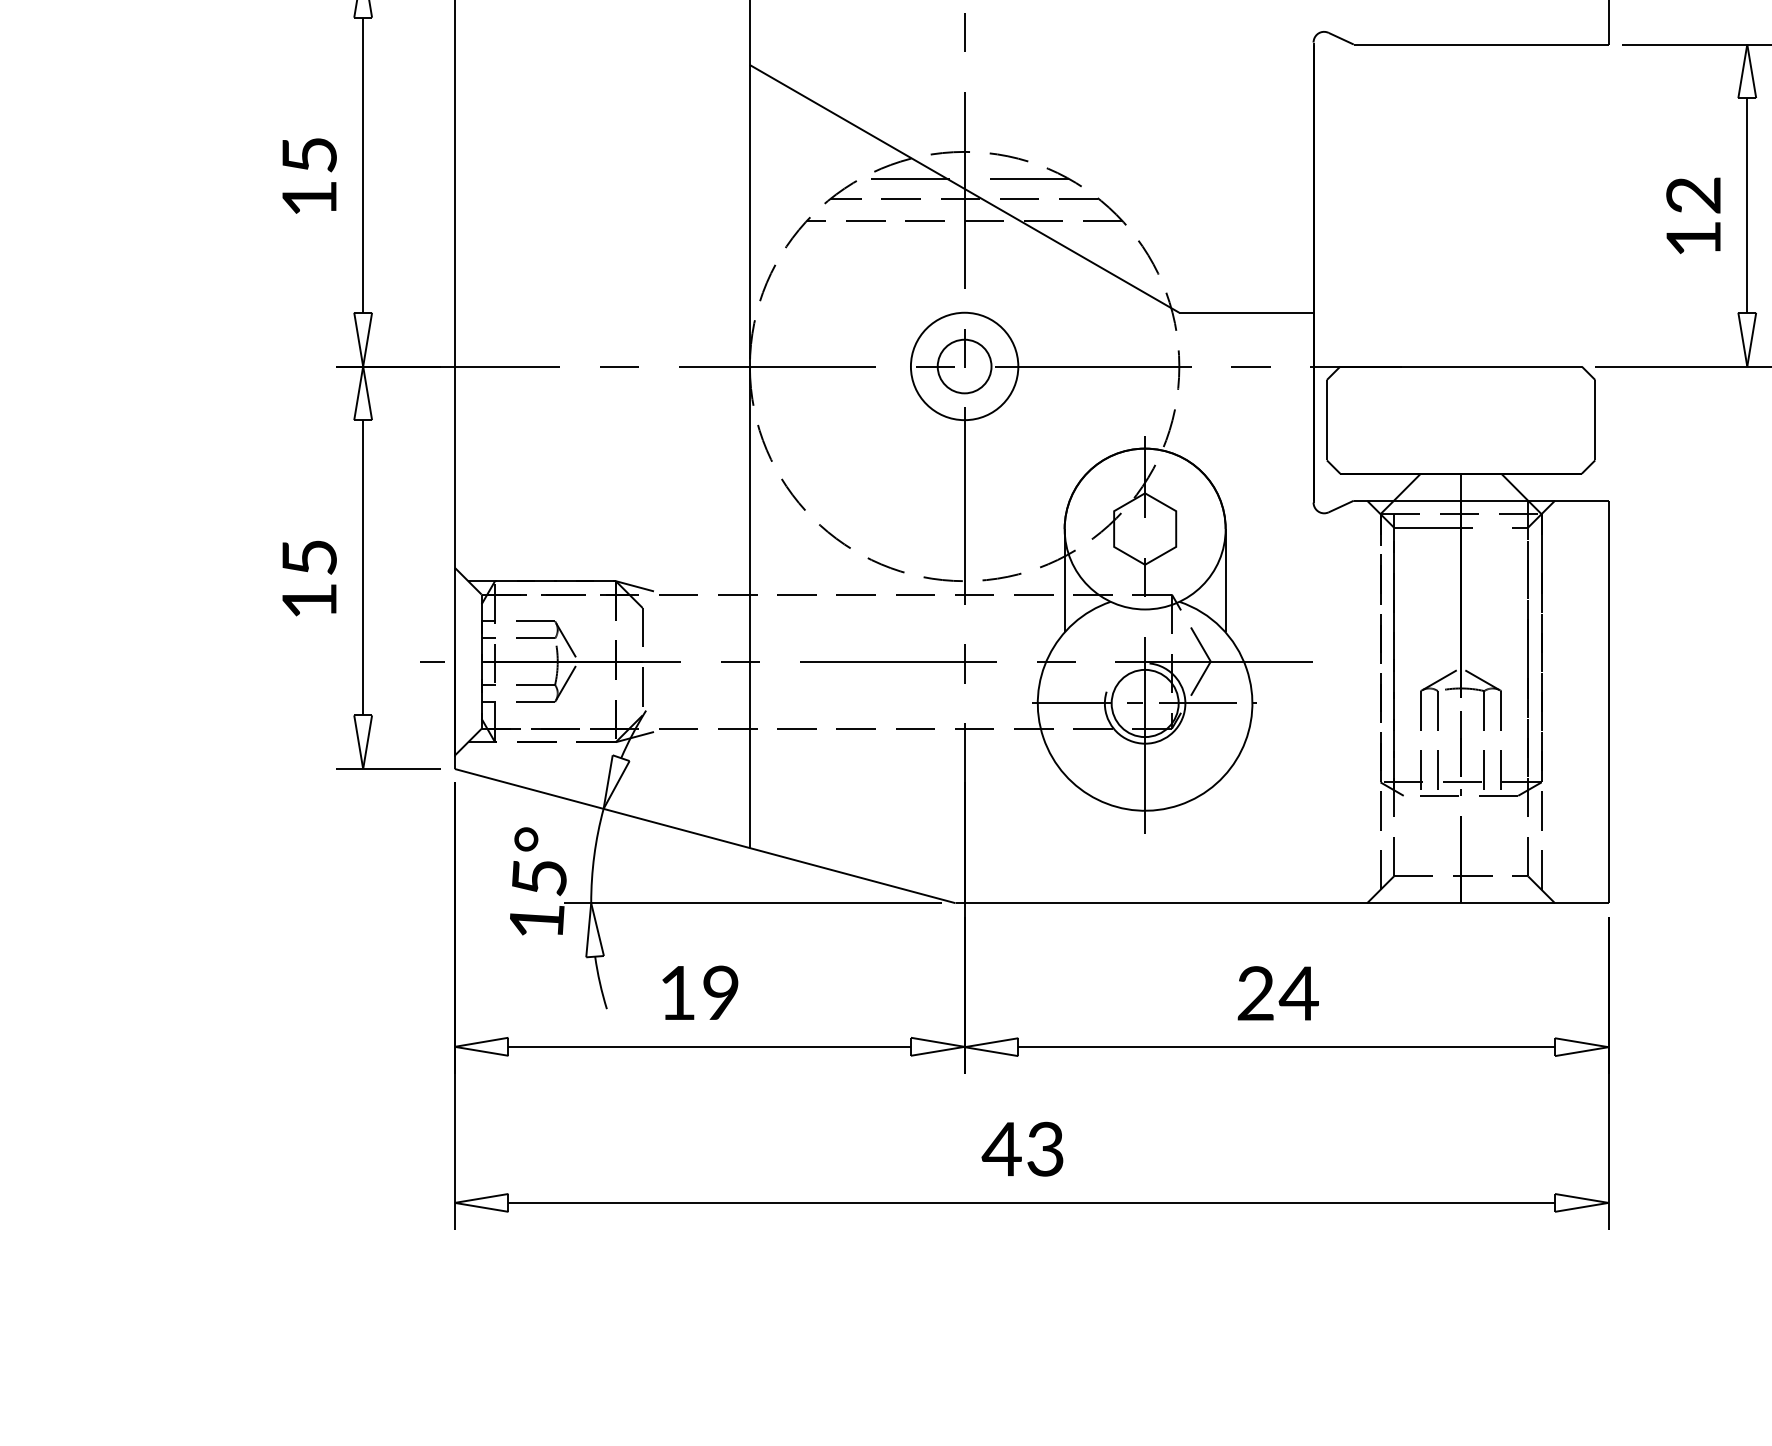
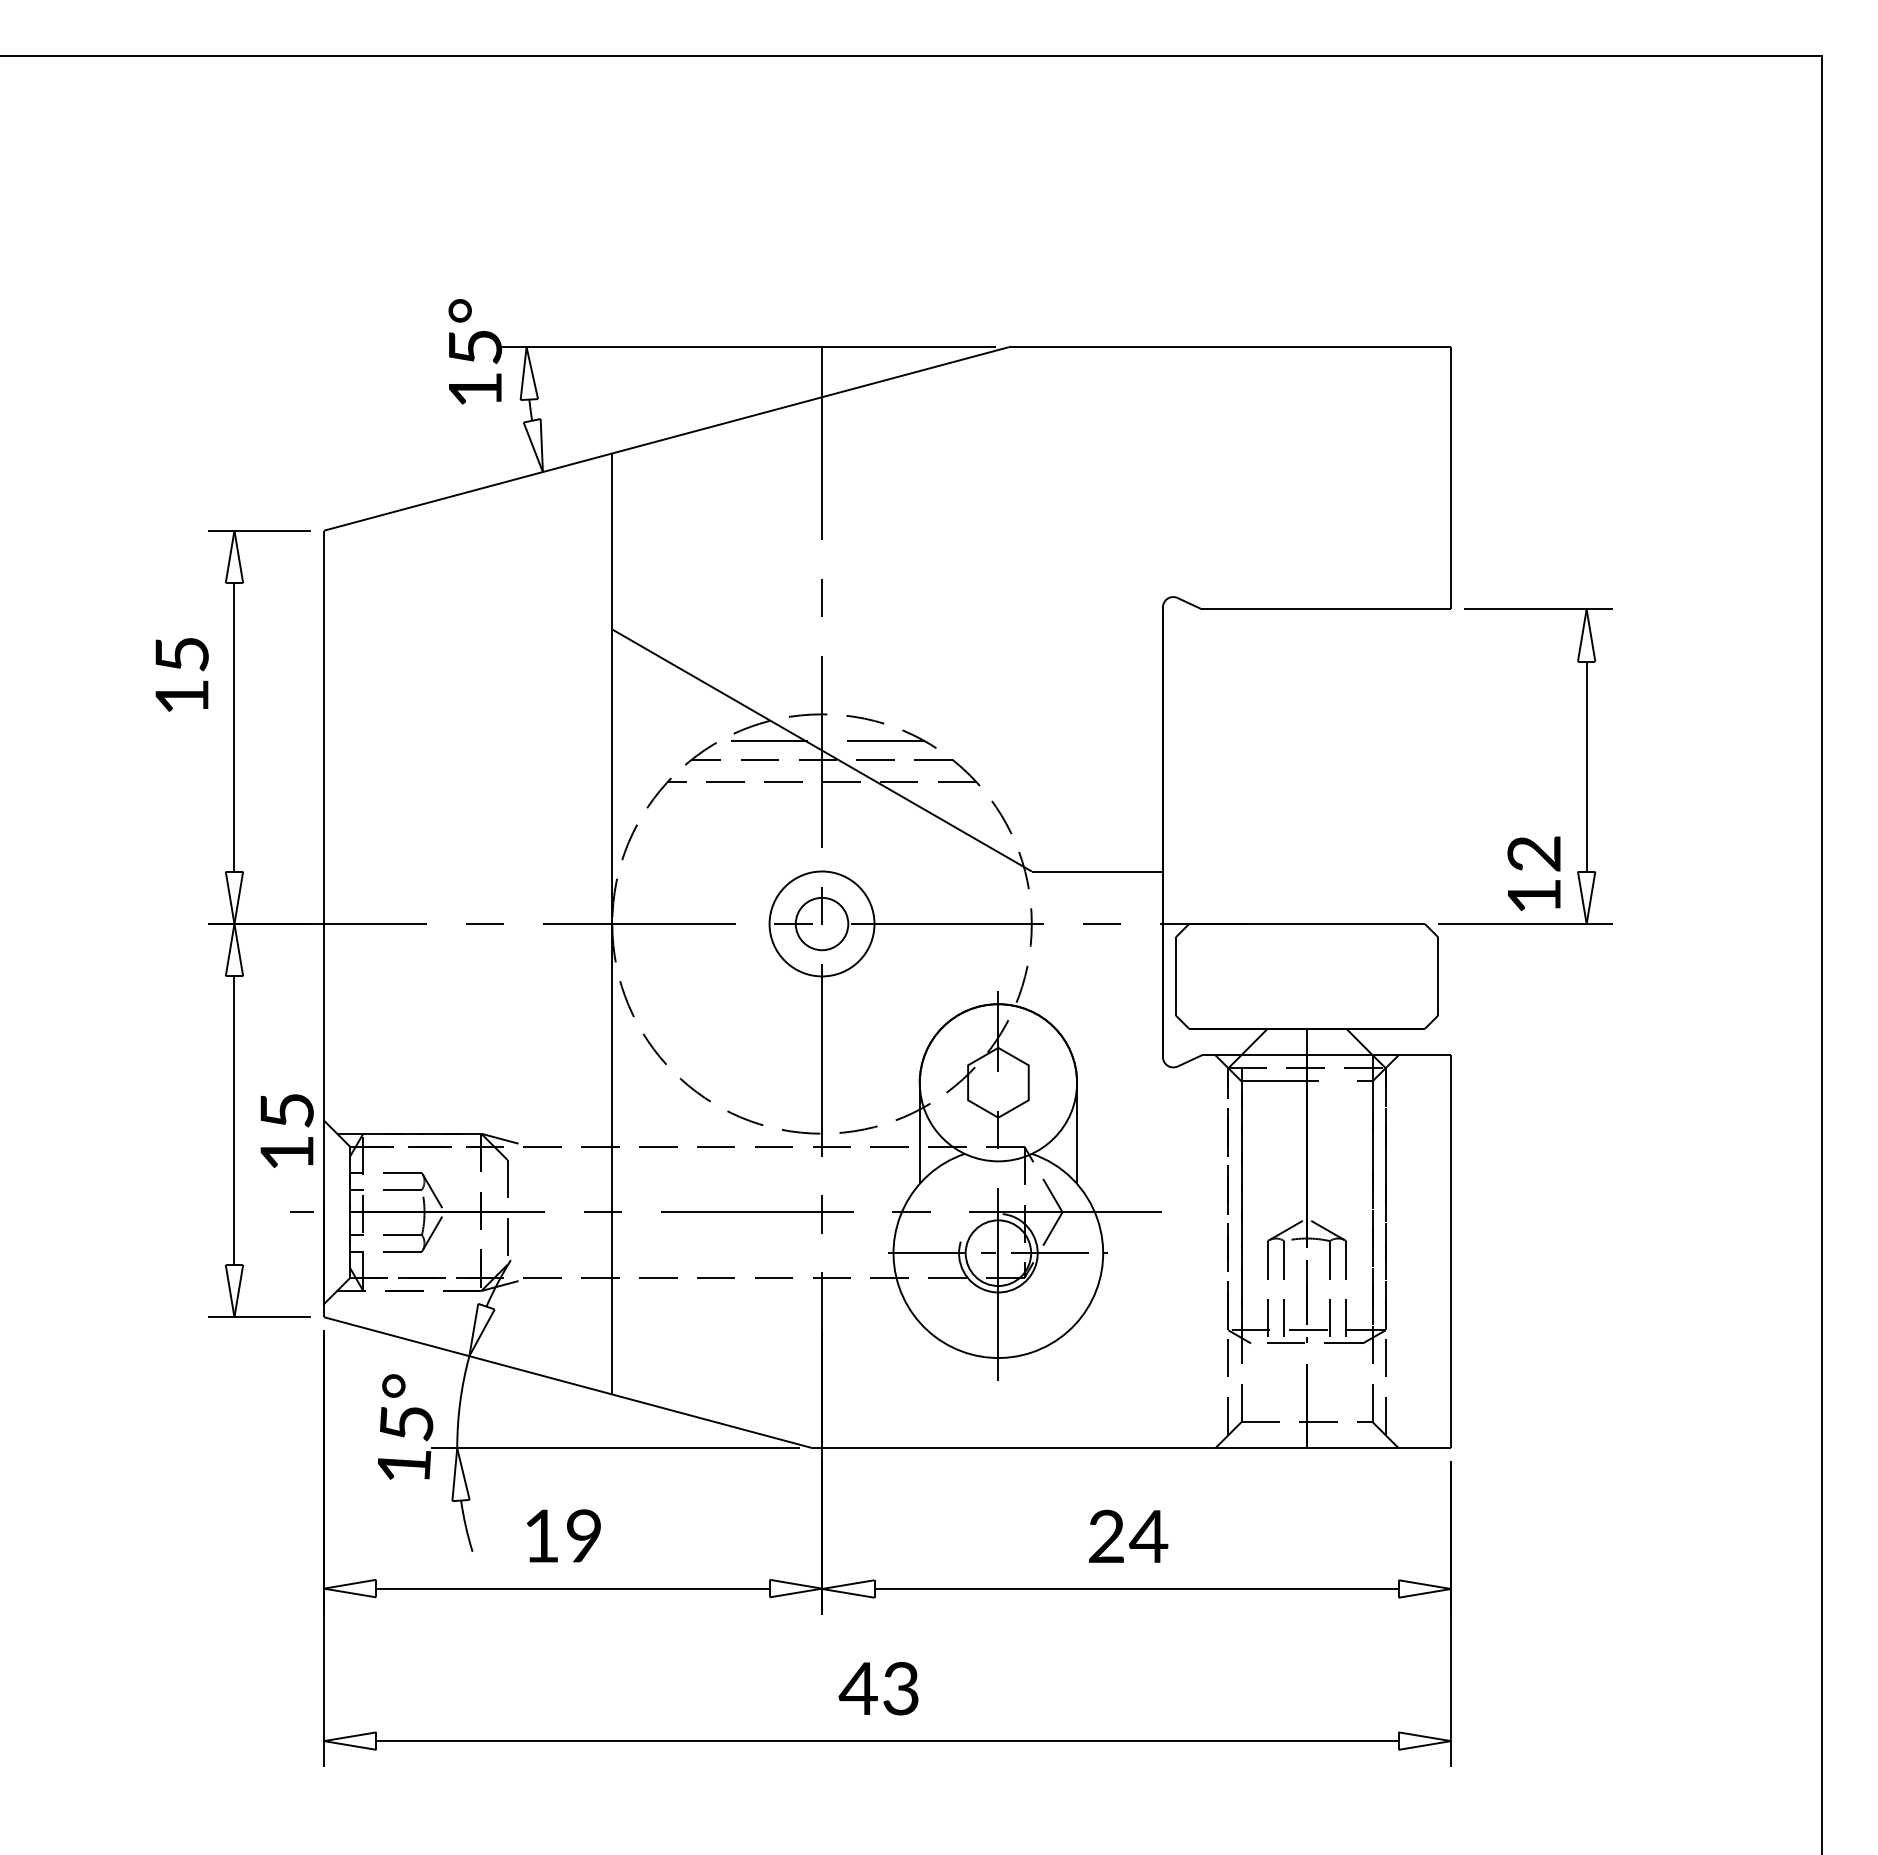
text: (308, 175) -> (181, 674), moved
text: (1692, 215) -> (1533, 873), moved
text: (308, 577) -> (286, 1130), moved

